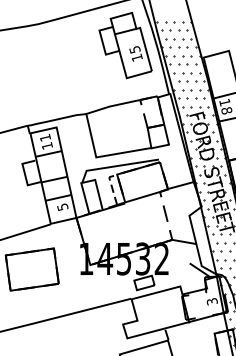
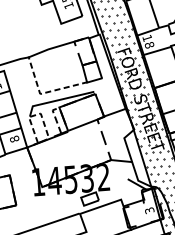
line: (101, 156) -> (44, 92), solid -> dashed
line: (87, 181) -> (34, 115), solid -> dashed
text: (62, 206) -> (14, 138), 5 -> 8

